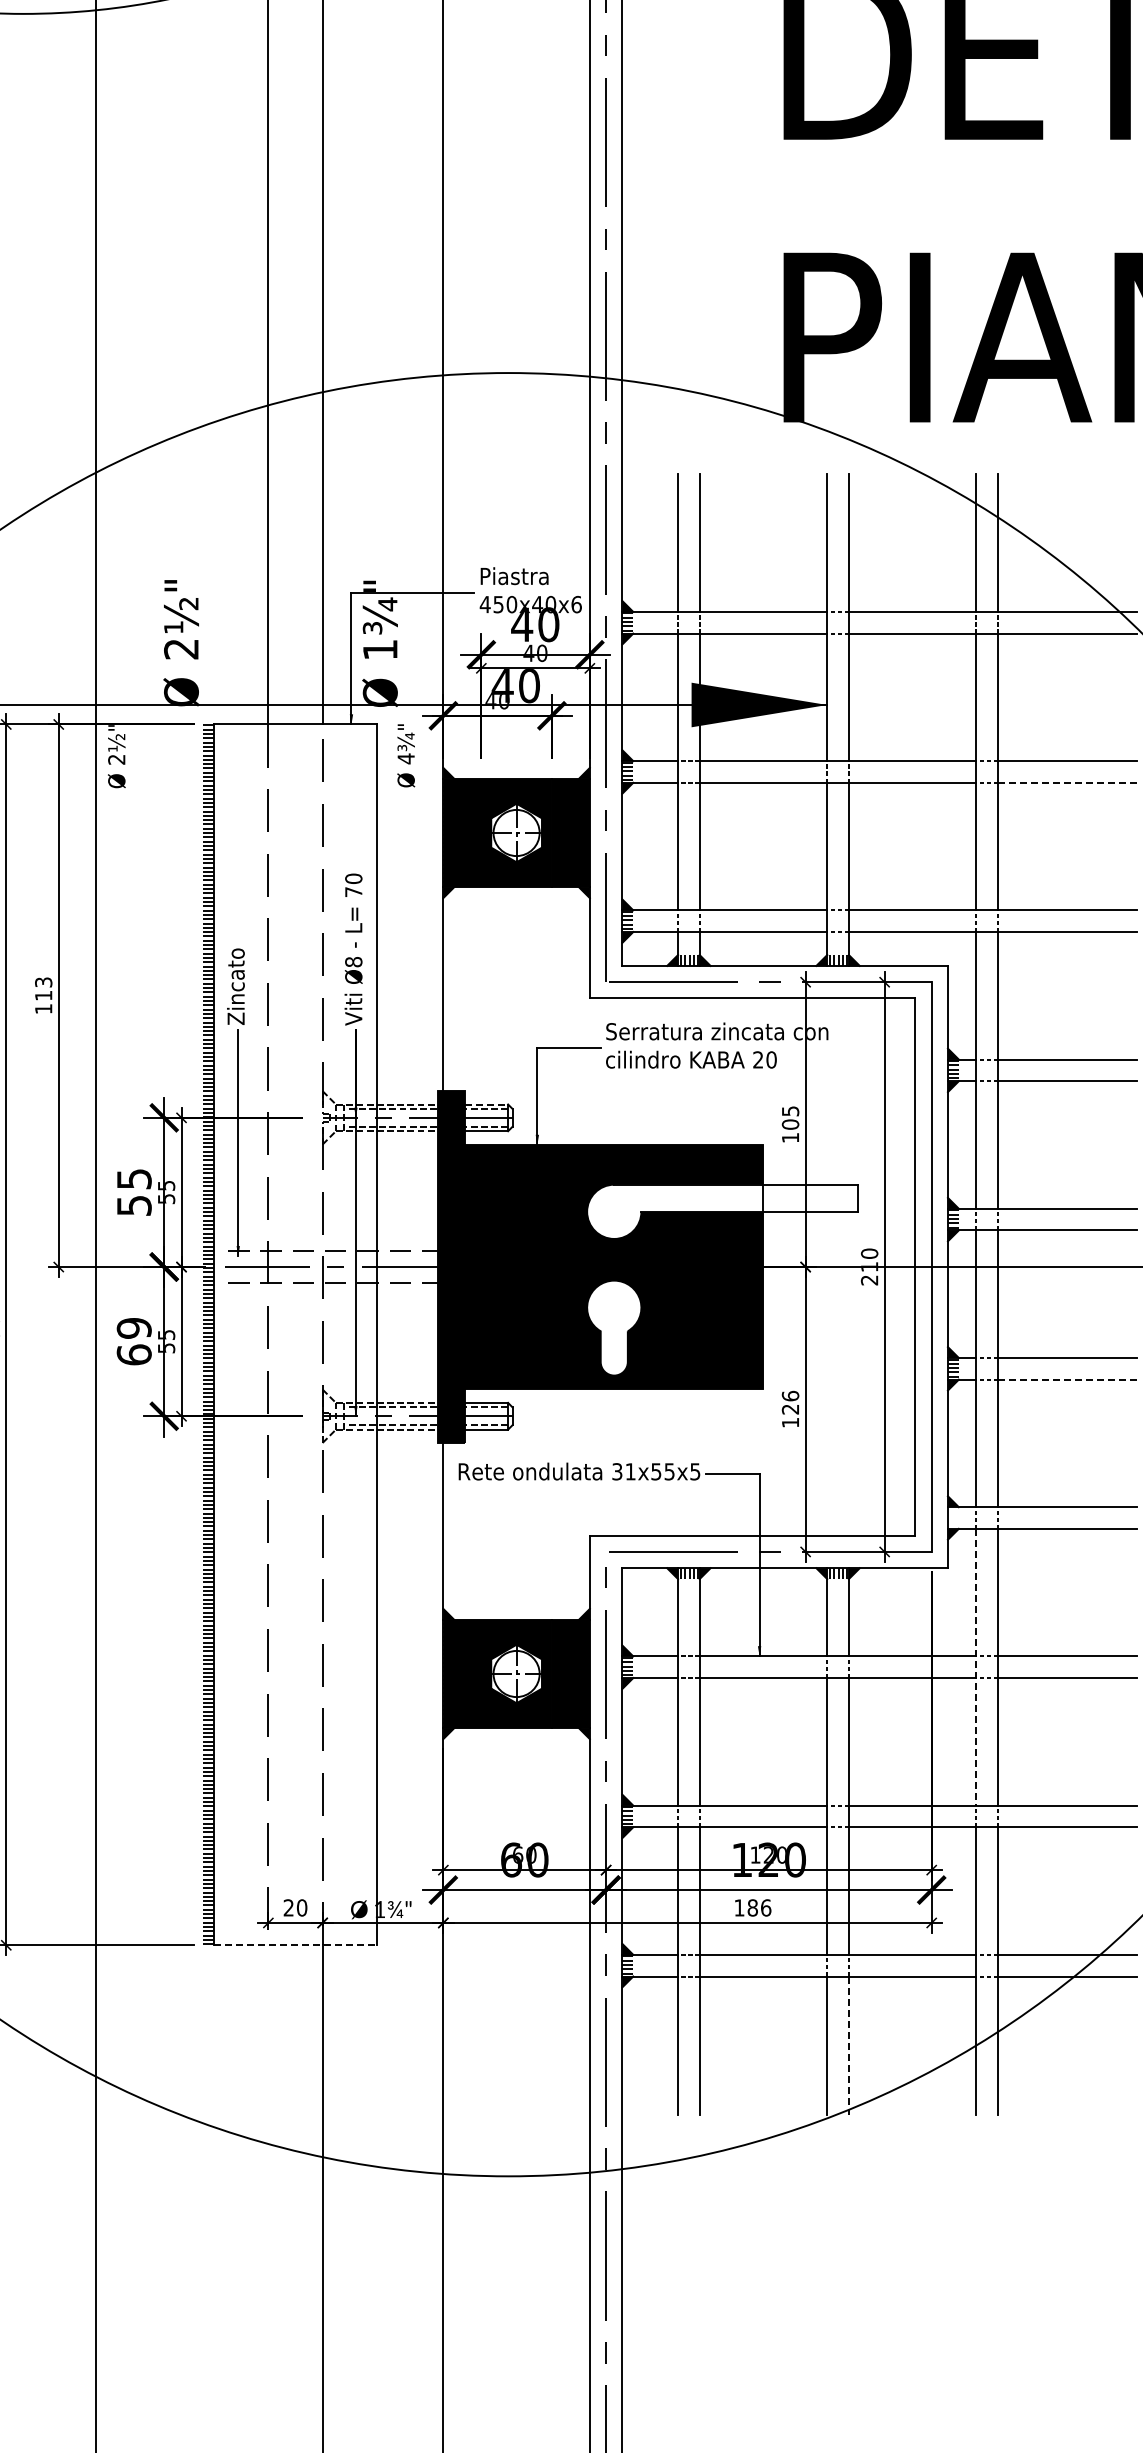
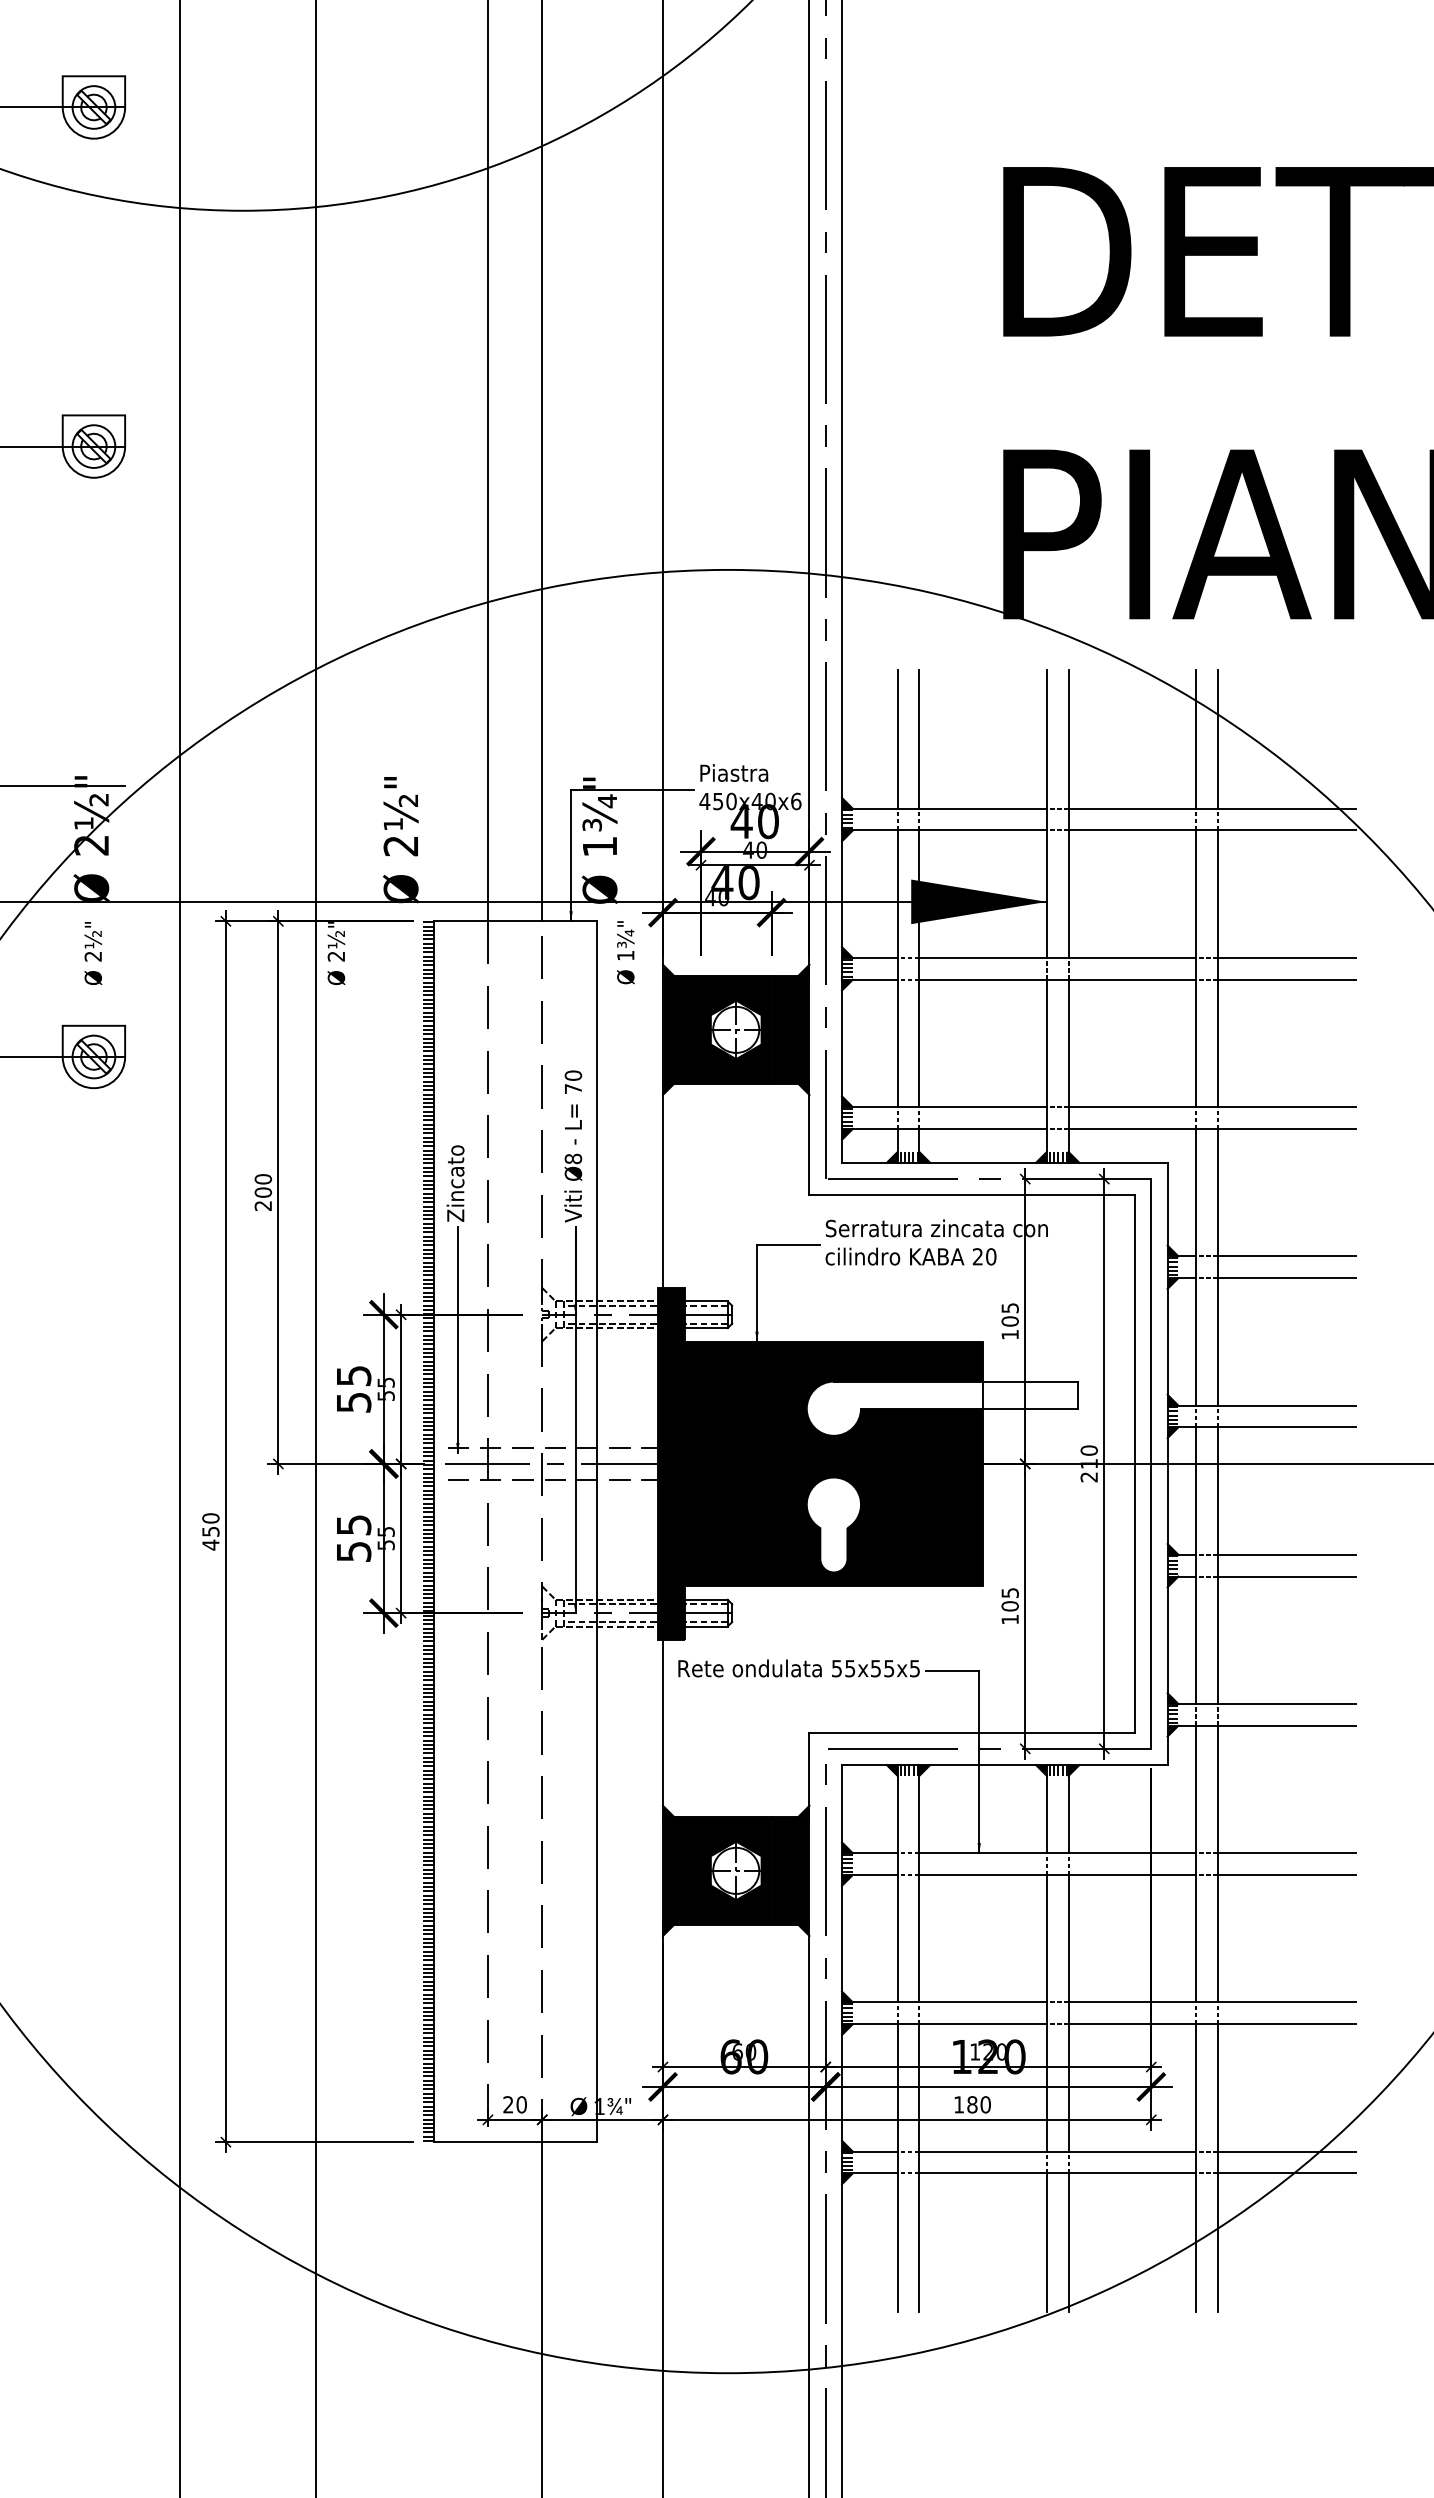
text: (405, 758) -> (625, 955), 4¾" -> 1¾"
line: (1067, 782) -> (1287, 979), dashed -> solid
text: (43, 995) -> (263, 1192), 113 -> 200
line: (486, 1104) -> (706, 1301), dashed -> solid
text: (133, 1341) -> (353, 1538), 69 -> 55
line: (1067, 1379) -> (1287, 1576), dashed -> solid
text: (789, 1402) -> (1009, 1599), 126 -> 105
text: (623, 1471) -> (843, 1668), 31x55x5 -> 55x55x5
hatch: (952, 1516) -> (1172, 1713), added
line: (976, 1667) -> (1196, 1864), dashed -> solid
text: (765, 1907) -> (985, 2104), 186 -> 180
line: (295, 1945) -> (515, 2142), dashed -> solid
line: (848, 2046) -> (1068, 2243), dashed -> solid

